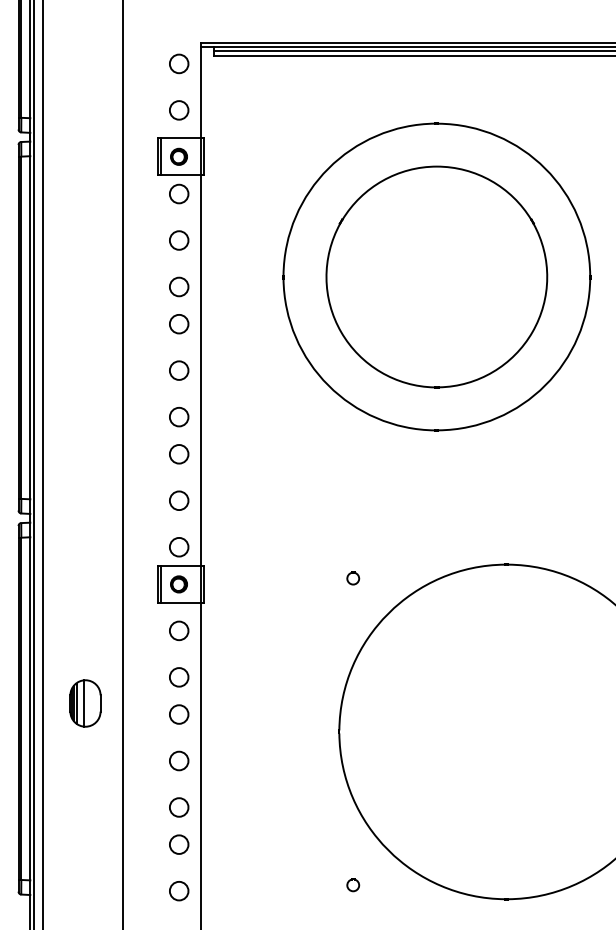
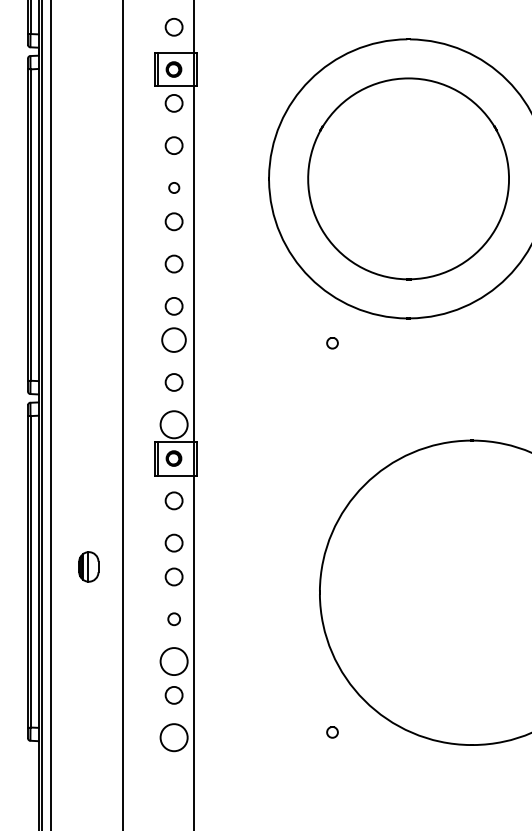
circle: (179, 286) -> (174, 187), size x0.6
circle: (179, 454) -> (174, 340), size x1.4
circle: (178, 546) -> (173, 424), size x1.6
part: (353, 578) -> (332, 343), moved
part: (85, 703) -> (88, 566), size x0.7
circle: (179, 760) -> (174, 618), size x0.7
circle: (178, 807) -> (173, 661), size x1.6
circle: (178, 890) -> (173, 737), size x1.6

